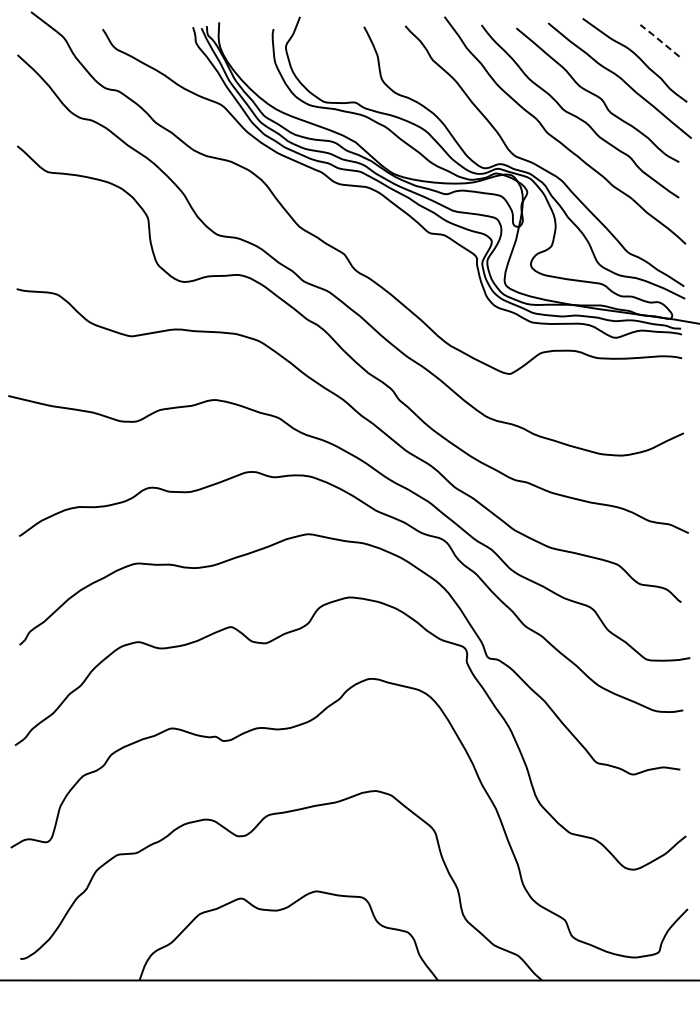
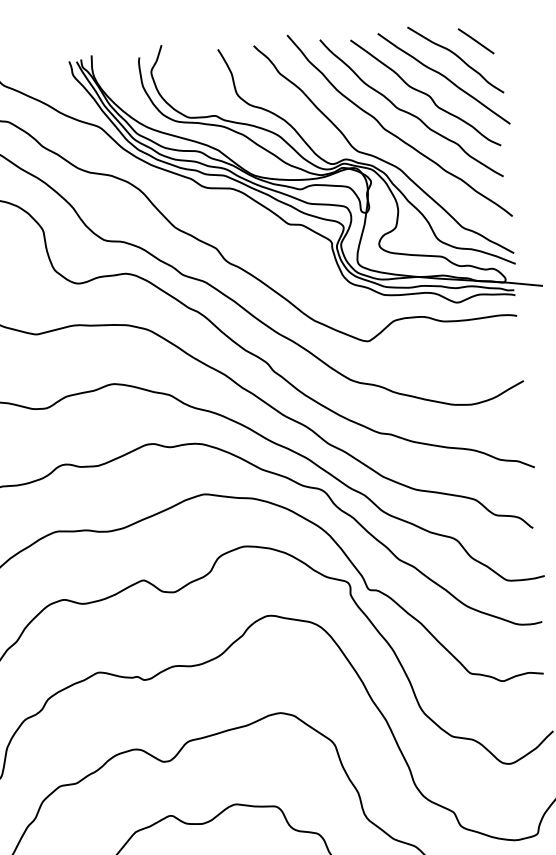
line: (659, 39) -> (475, 40), dashed -> solid

